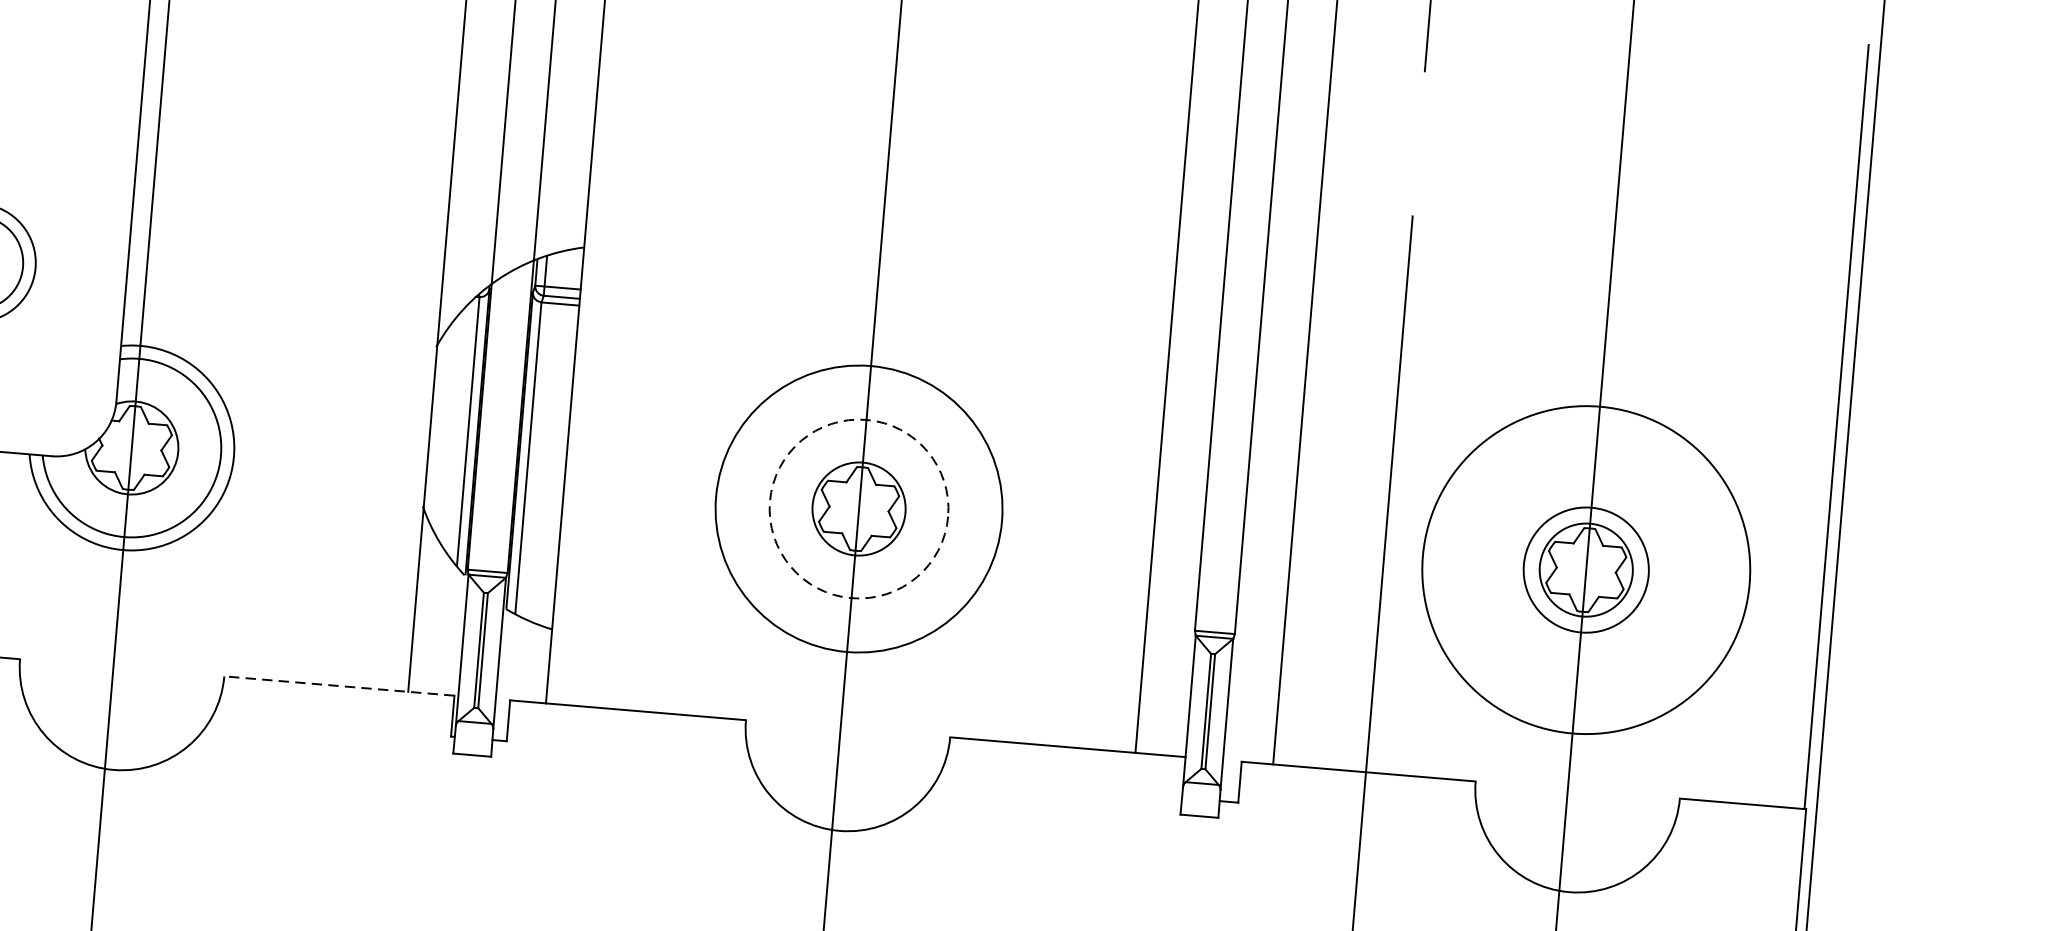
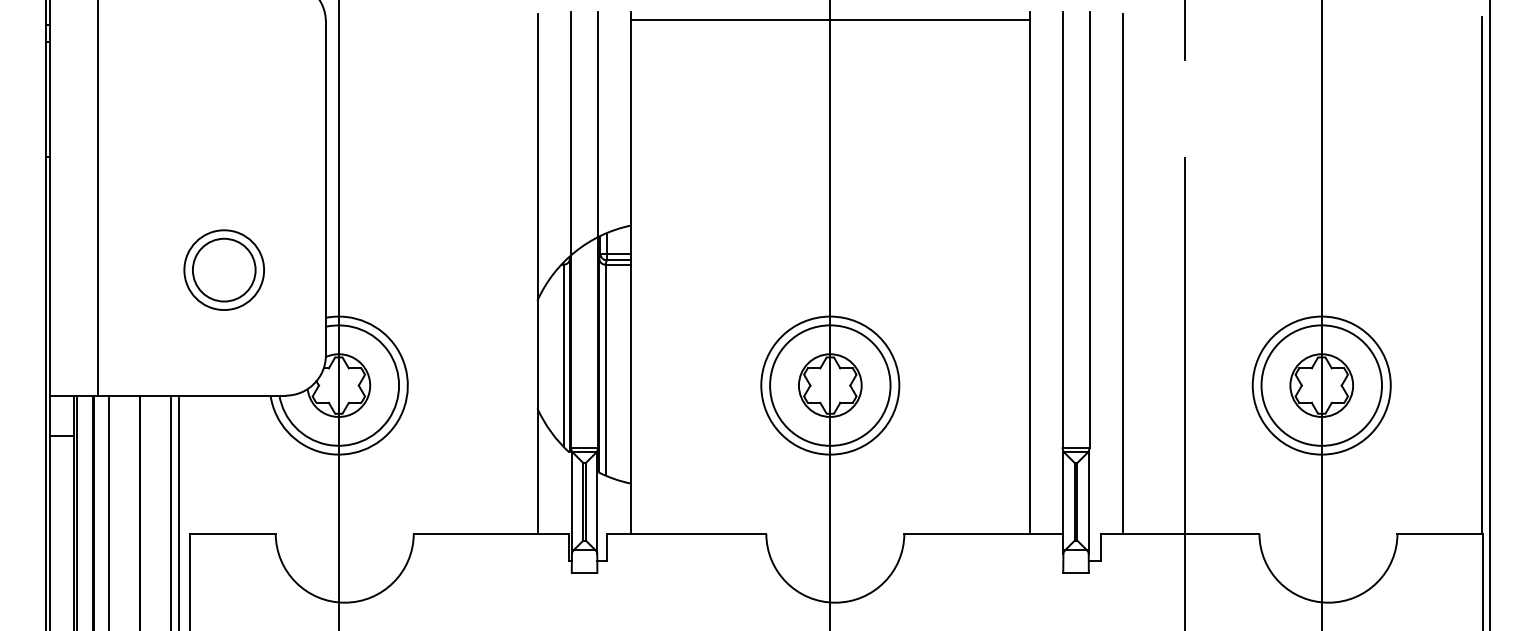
circle: (859, 508) -> (830, 385), dashed -> solid
circle: (859, 508) -> (830, 385), size x0.71
circle: (1585, 569) -> (1321, 385), size x0.62
circle: (1585, 569) -> (1321, 385), size x1.43
line: (339, 685) -> (491, 533), dashed -> solid

